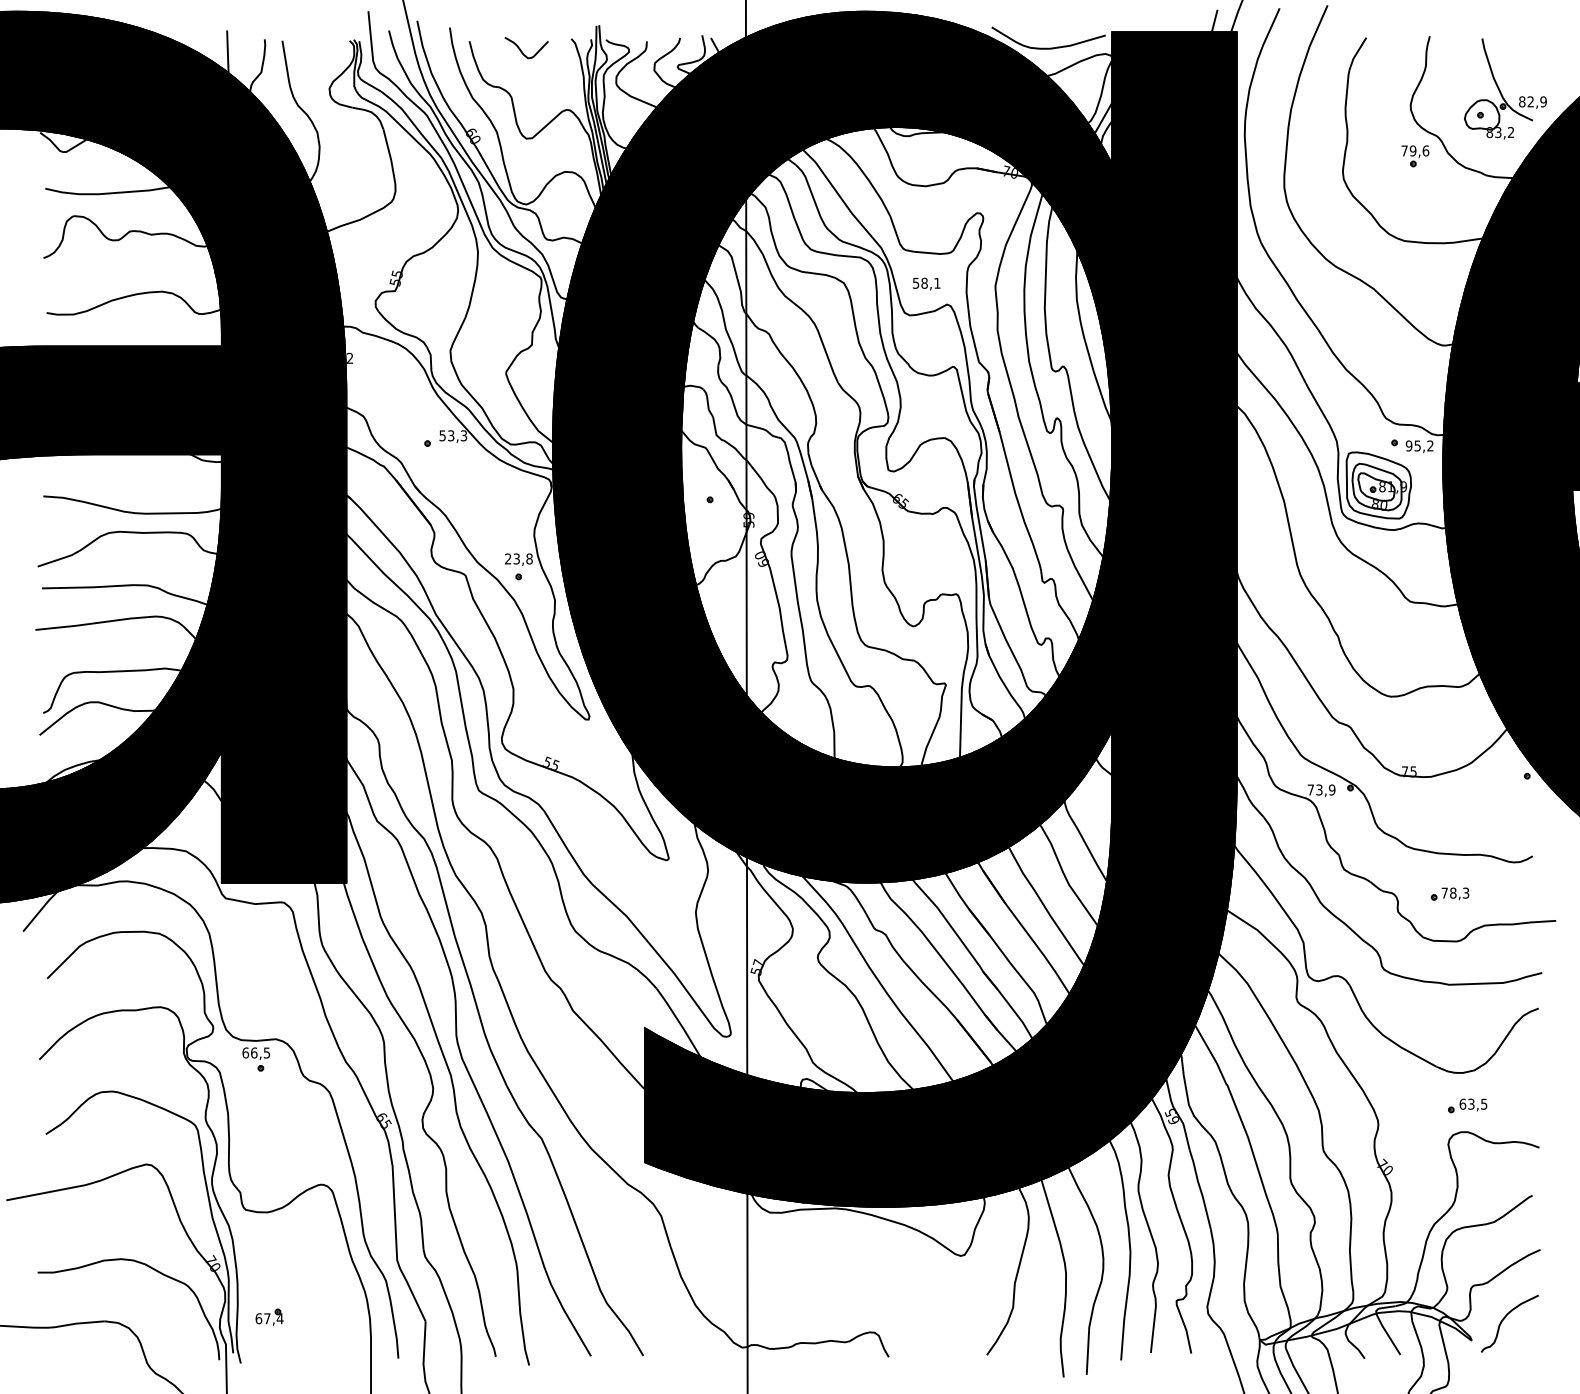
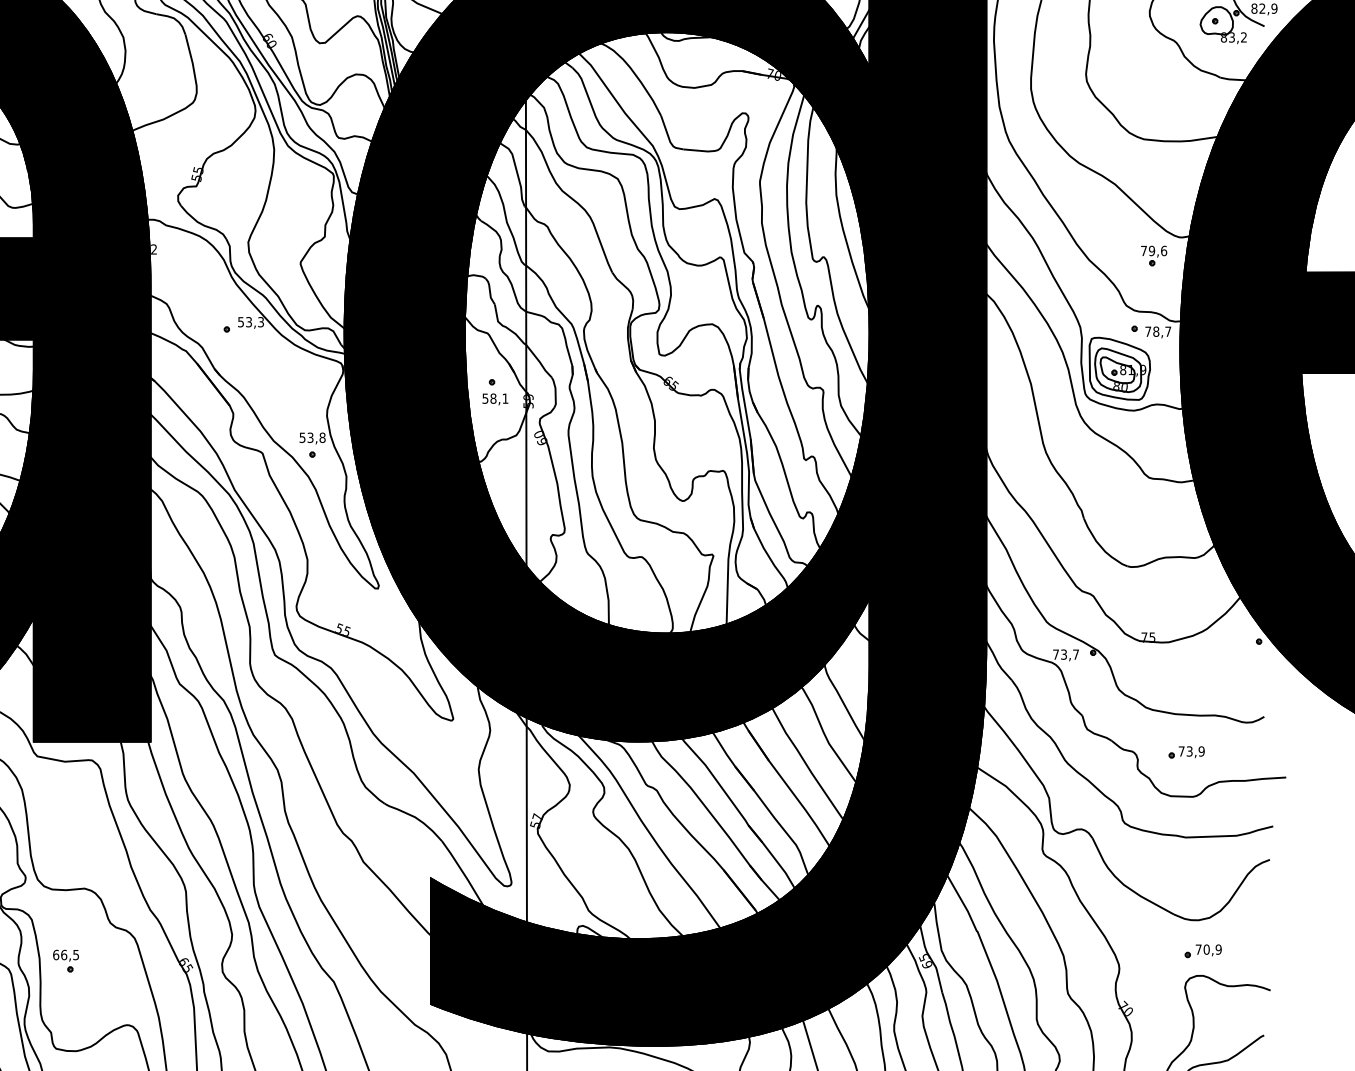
part: (1415, 156) -> (1154, 256), moved
text: (926, 283) -> (495, 398), moved
text: (1419, 445) -> (1157, 331), 95,2 -> 78,7
text: (508, 558) -> (302, 437), 23,8 -> 53,8
text: (1331, 789) -> (1075, 654), 73,9 -> 73,7
text: (1459, 892) -> (1195, 750), 78,3 -> 73,9
part: (256, 1059) -> (66, 961), moved
text: (1473, 1103) -> (1208, 948), 63,5 -> 70,9

